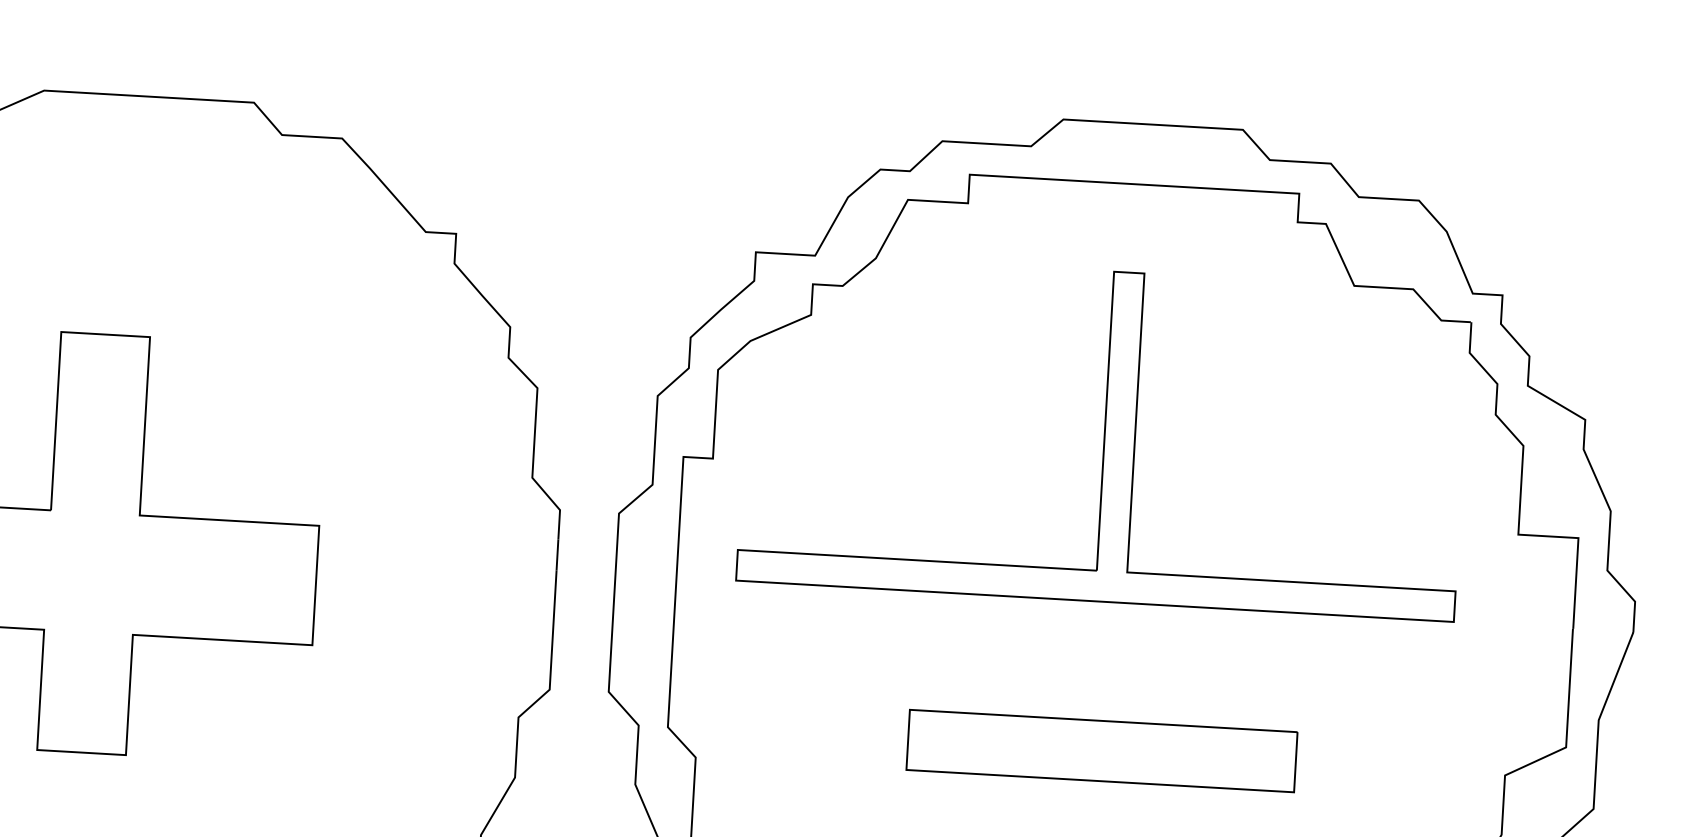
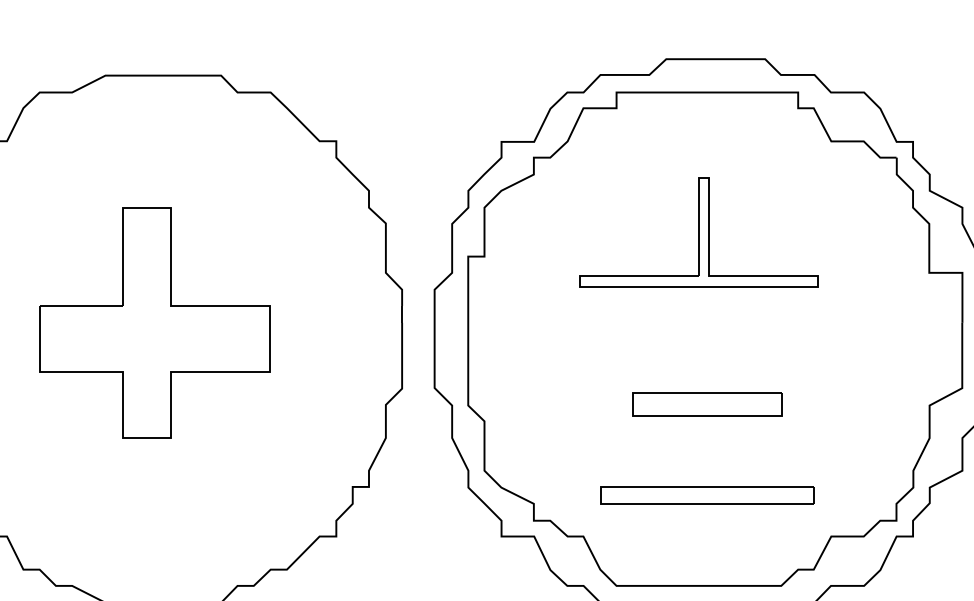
part: (1103, 435) -> (698, 231), size x0.6
part: (1102, 750) -> (707, 404), size x0.7

